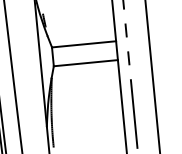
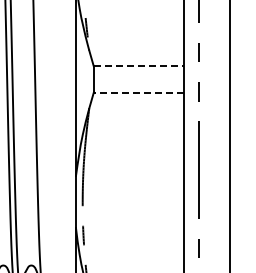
line: (84, 44) -> (139, 66), solid -> dashed
line: (85, 63) -> (138, 92), solid -> dashed

